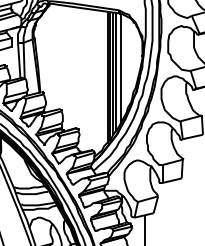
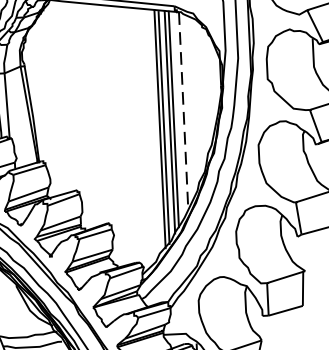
line: (121, 68) -> (184, 111), solid -> dashed

